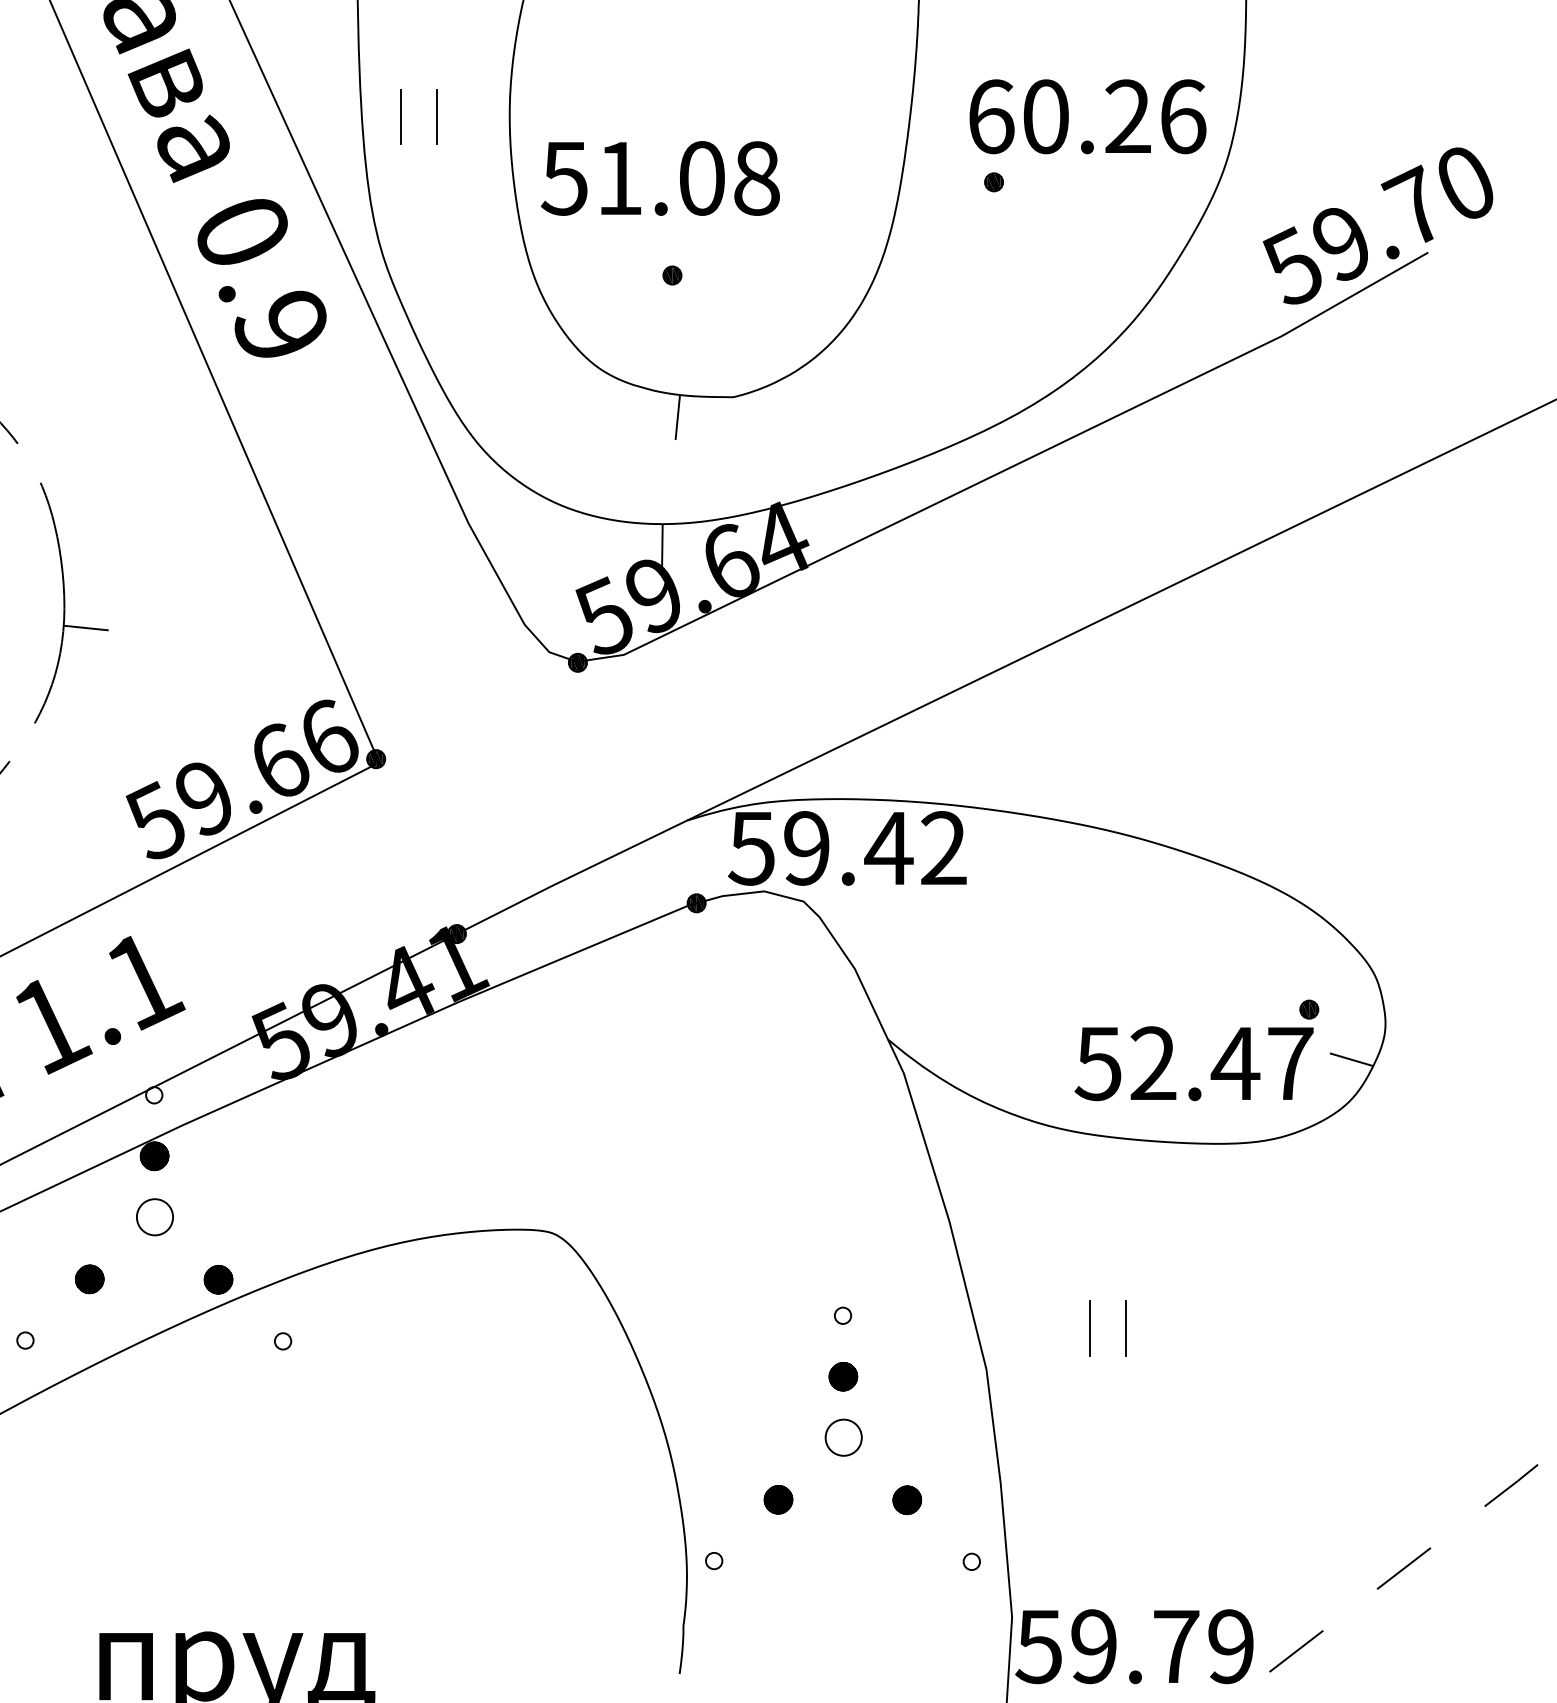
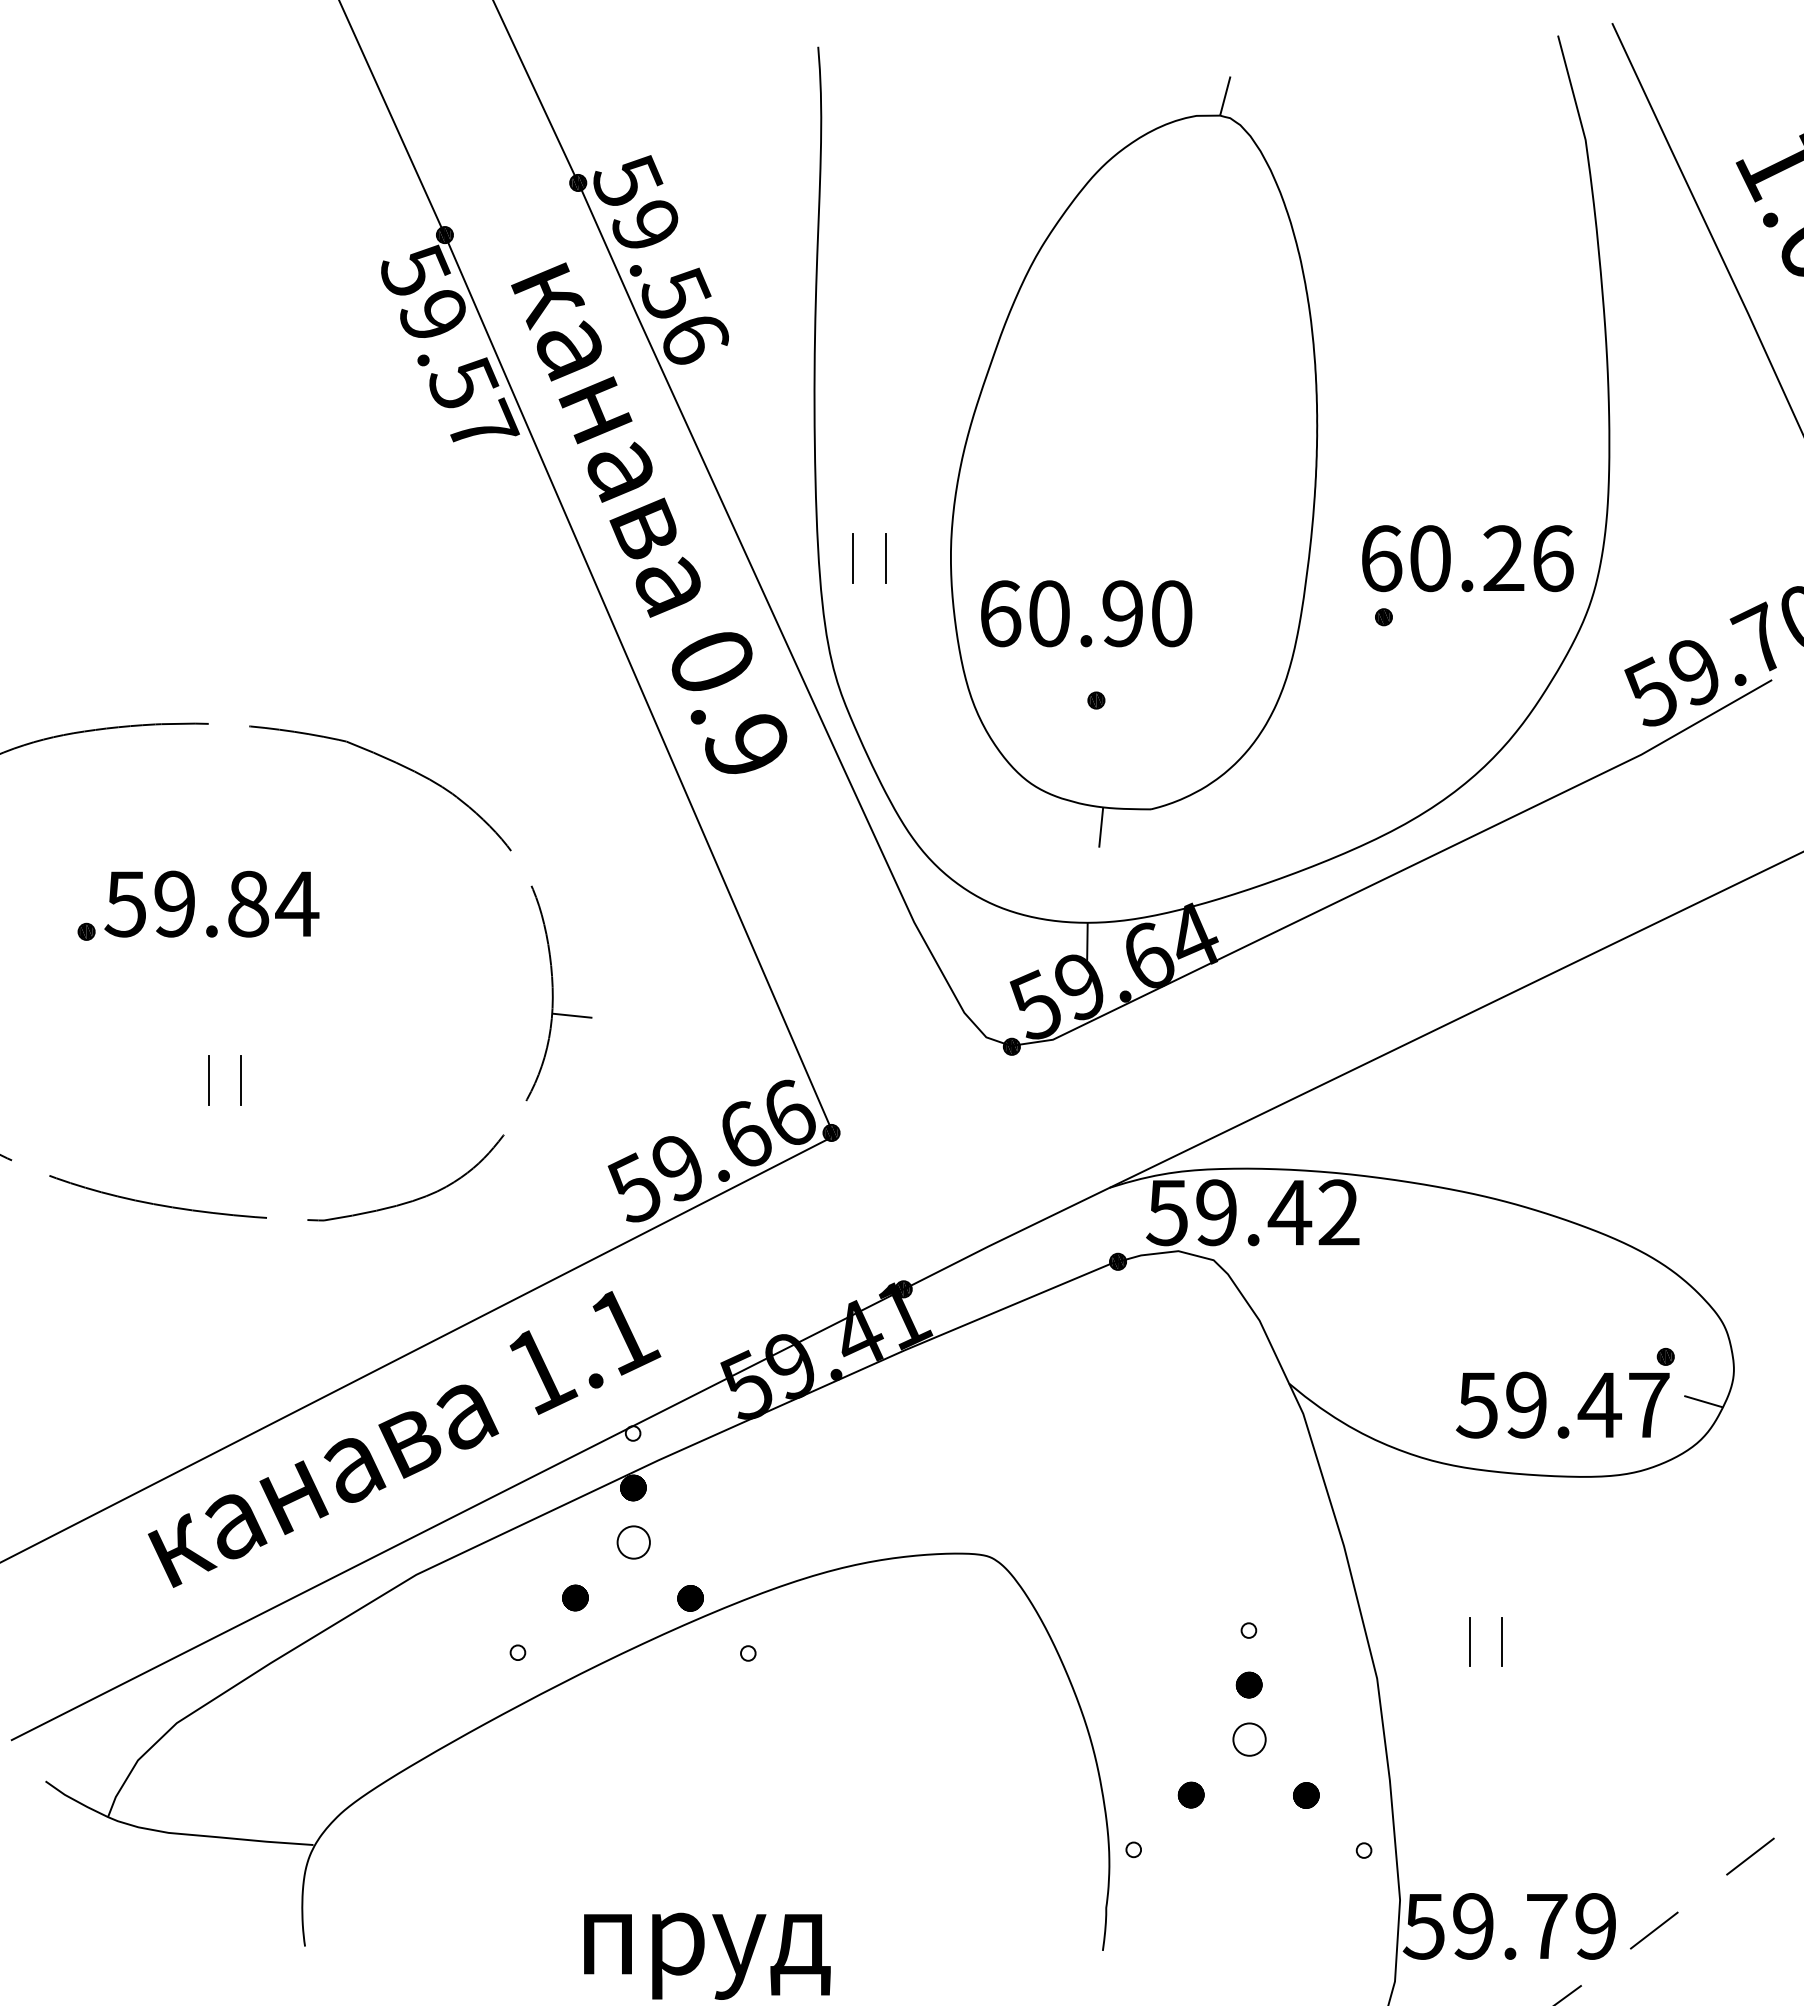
text: (660, 178) -> (1085, 613), 51.08 -> 60.90
text: (1153, 1064) -> (1526, 1405), 52.47 -> 59.47

